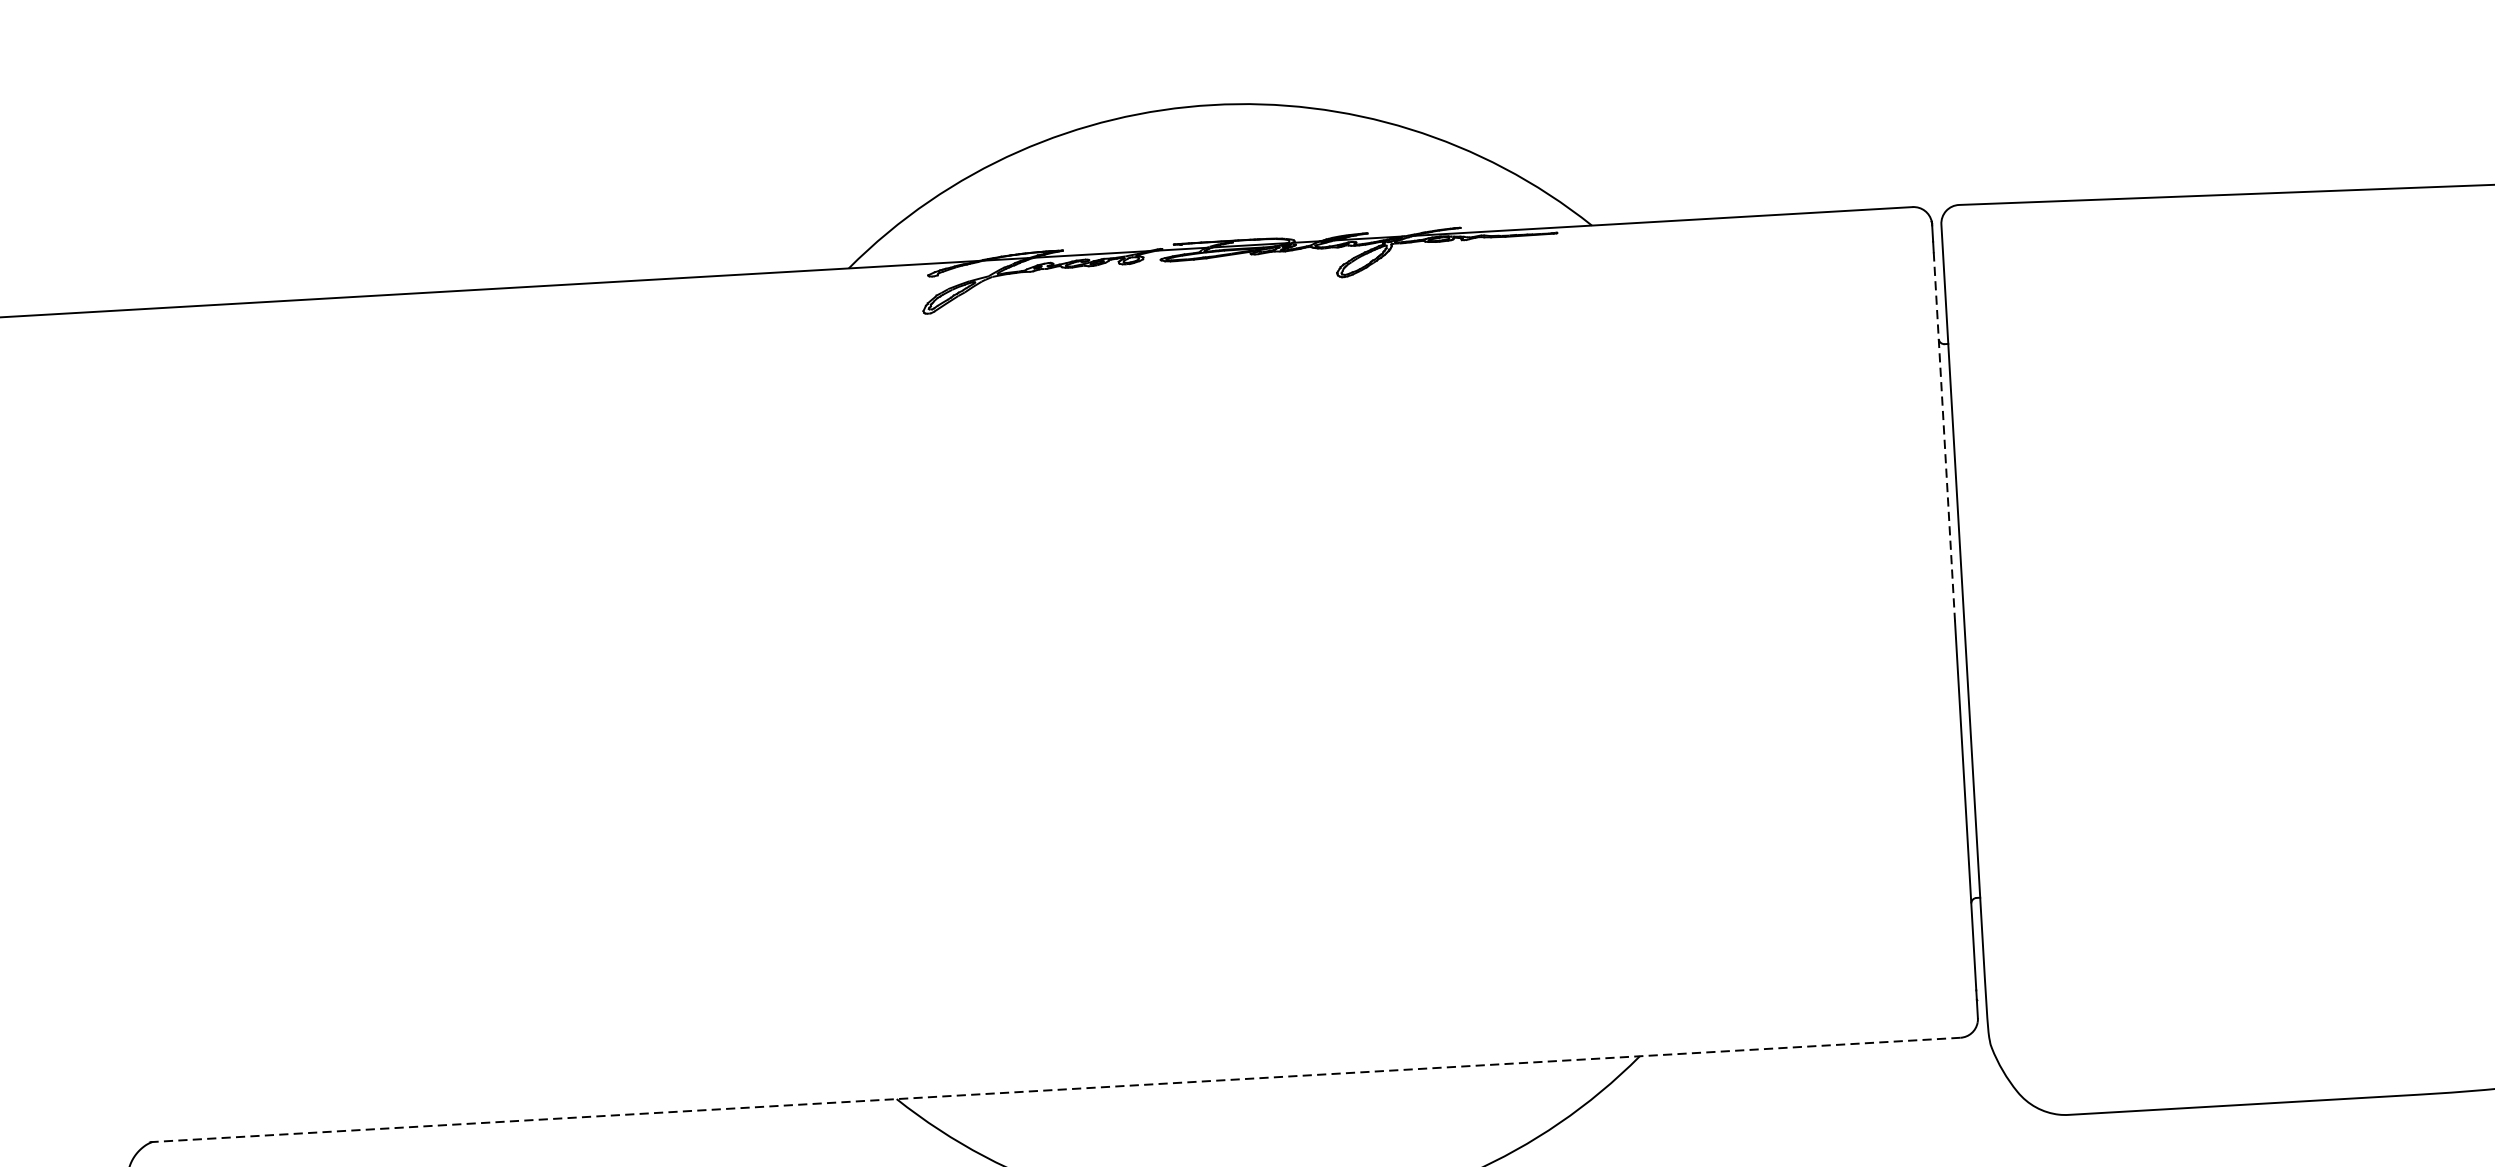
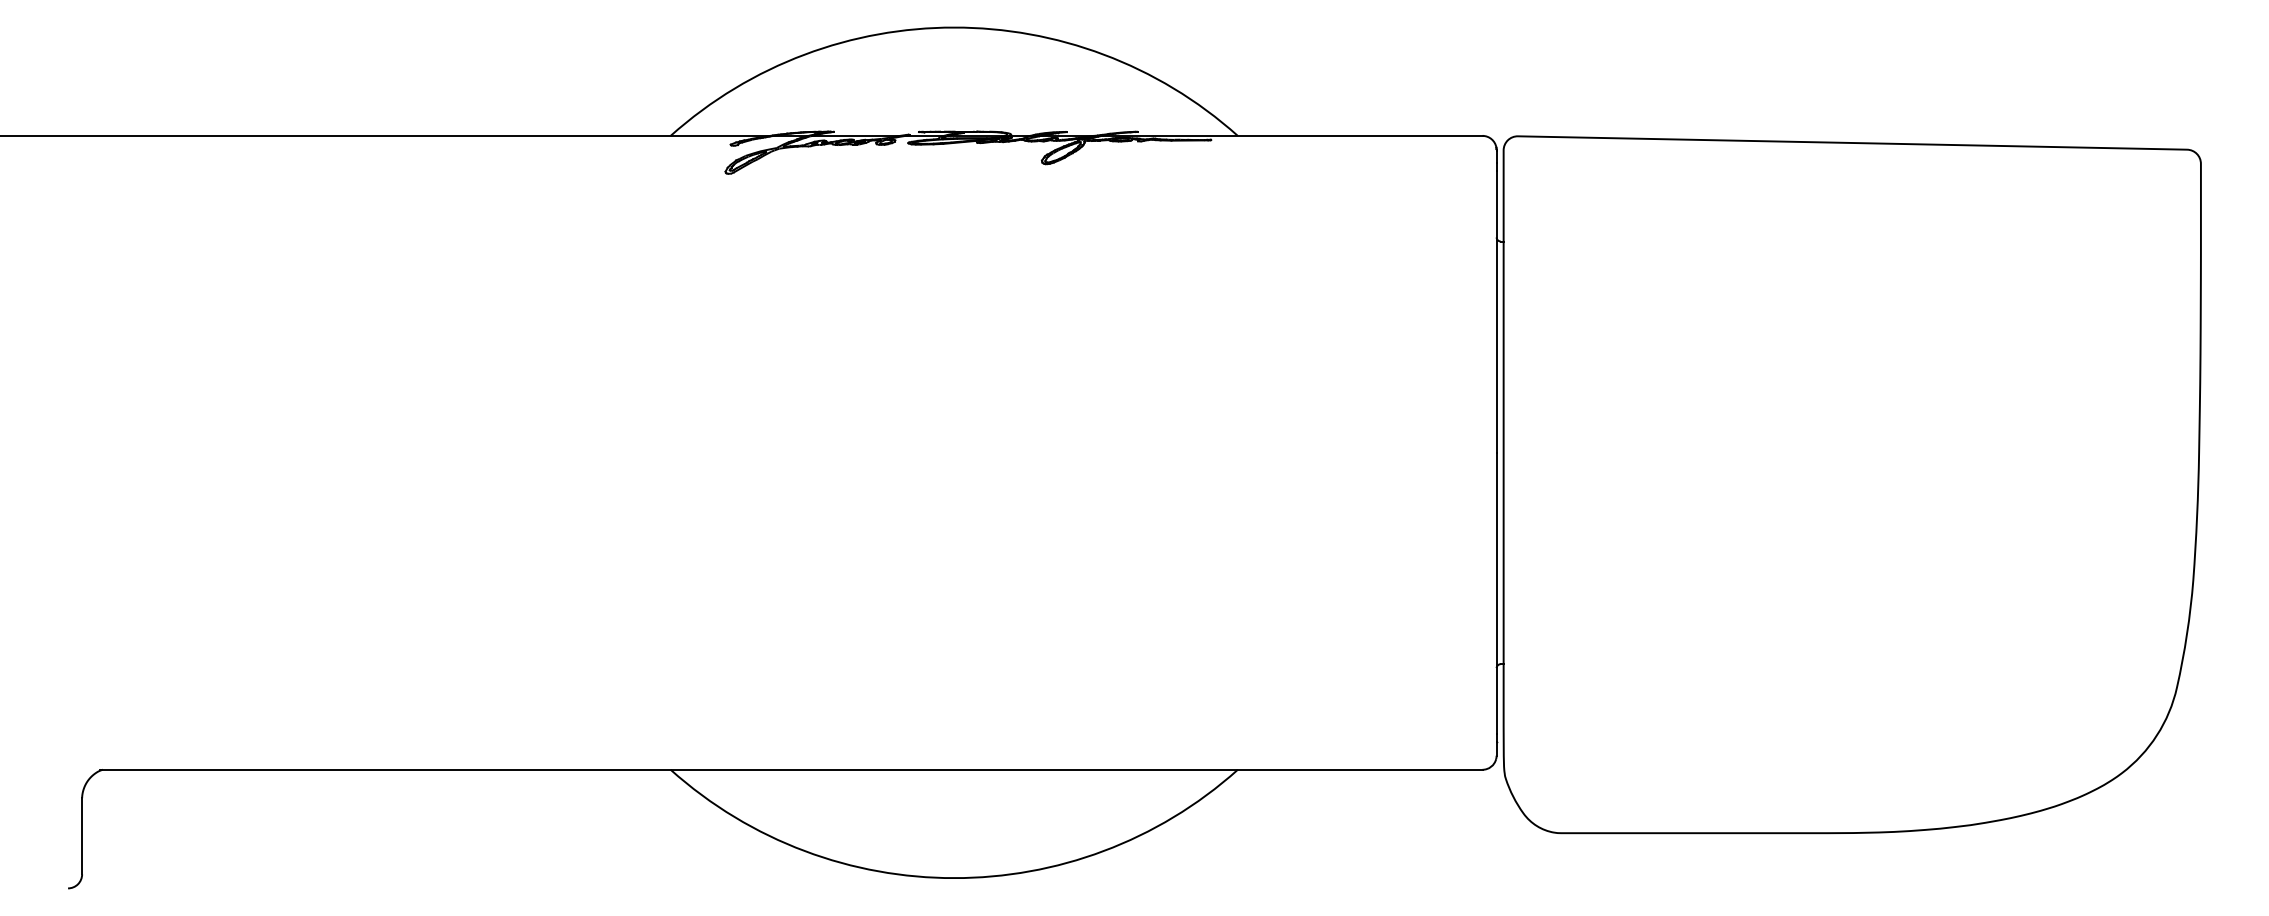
line: (1944, 437) -> (1496, 312), dashed -> solid
line: (1053, 1089) -> (790, 769), dashed -> solid

